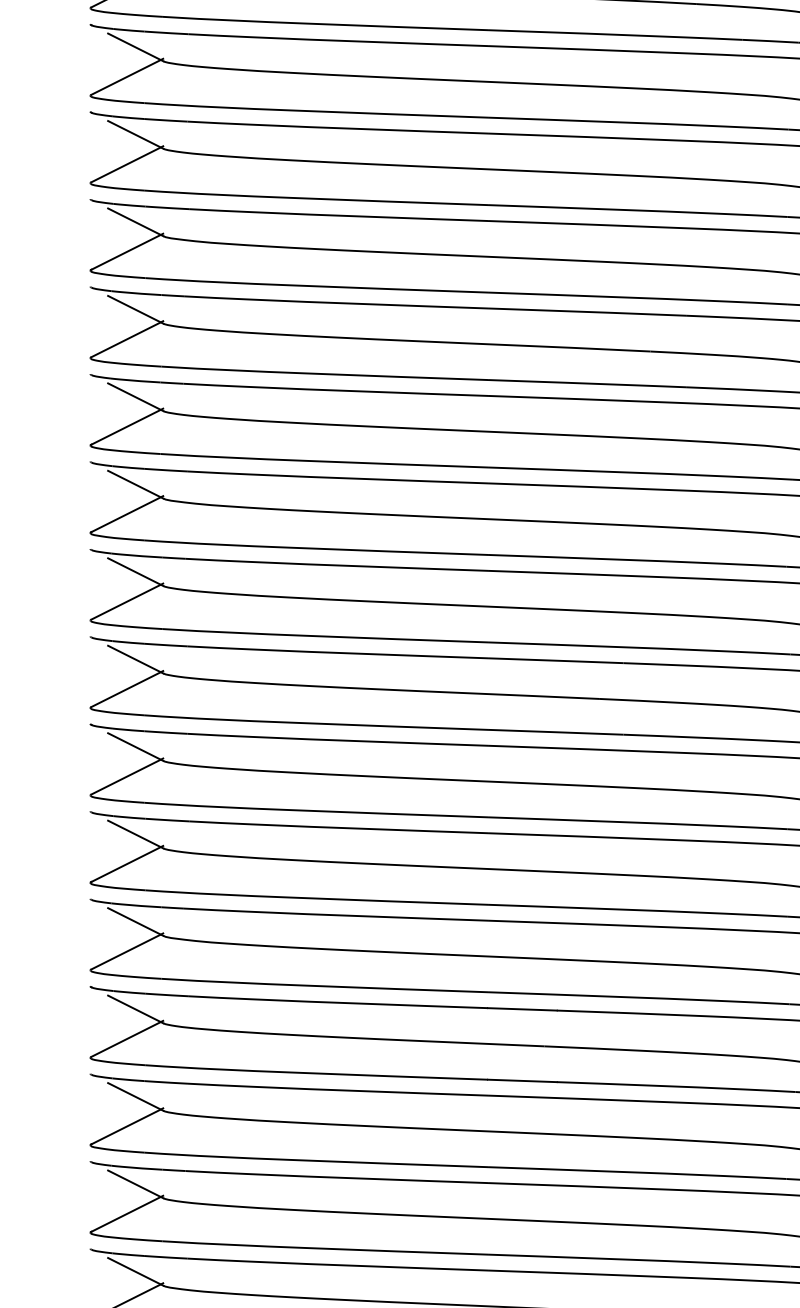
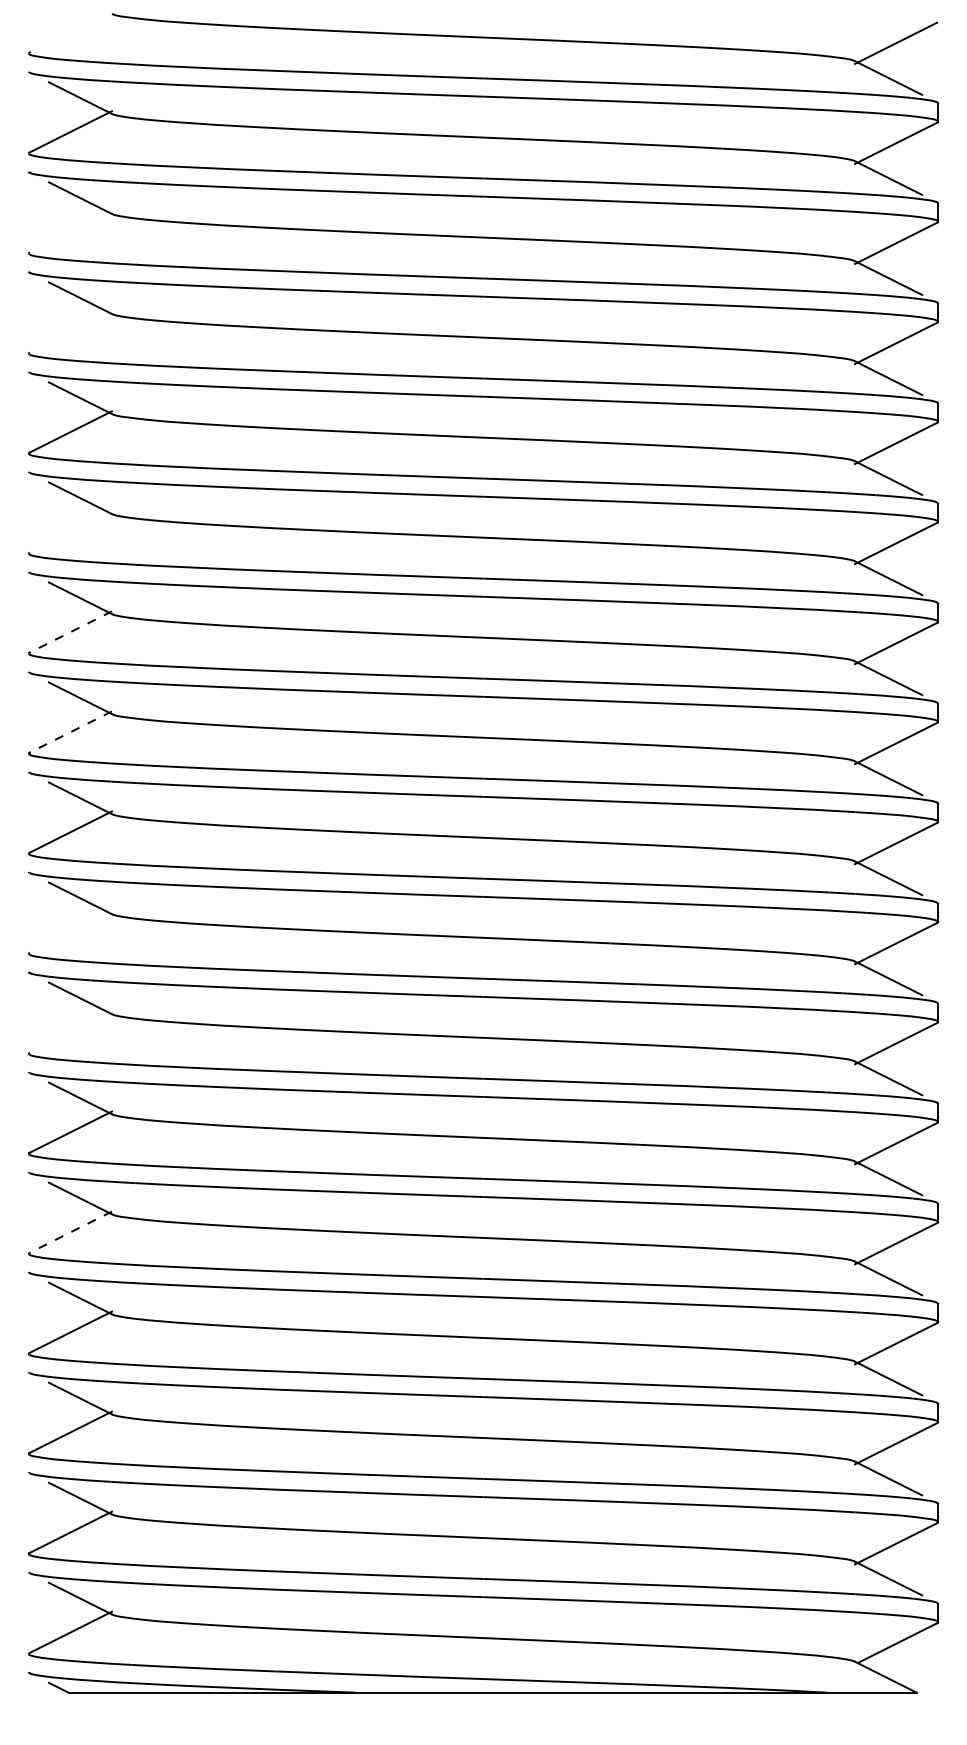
line: (126, 76) -> (70, 231), removed
line: (126, 163) -> (70, 331), removed
line: (126, 338) -> (70, 531), removed
line: (126, 426) -> (70, 631), solid -> dashed
line: (126, 513) -> (70, 731), solid -> dashed
line: (126, 688) -> (70, 931), removed
line: (126, 775) -> (70, 1031), removed
line: (126, 951) -> (70, 1232), solid -> dashed

